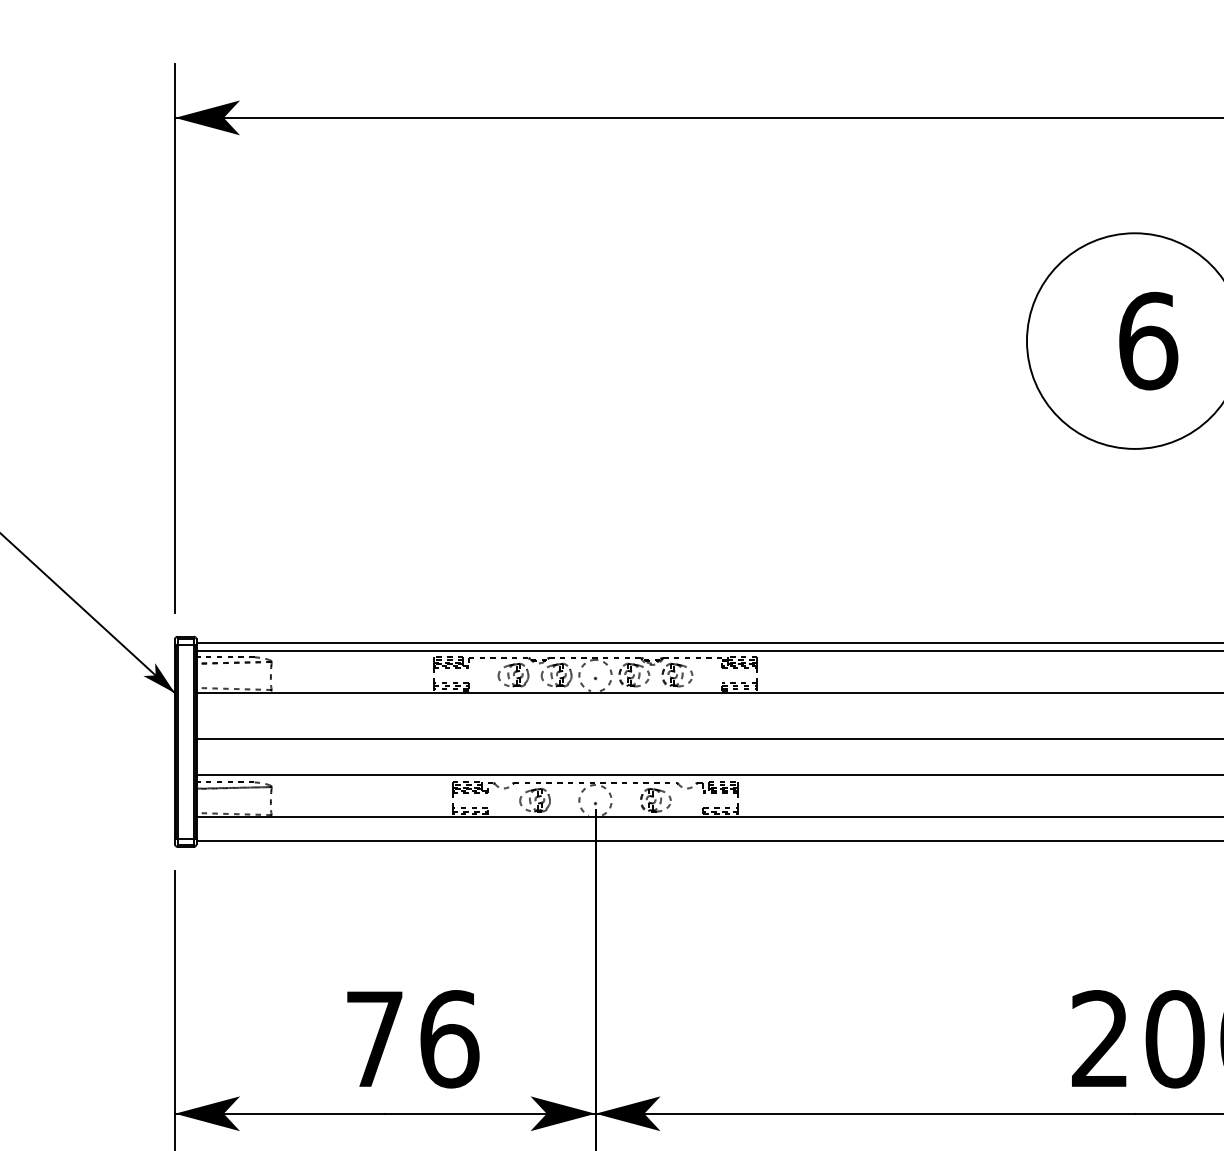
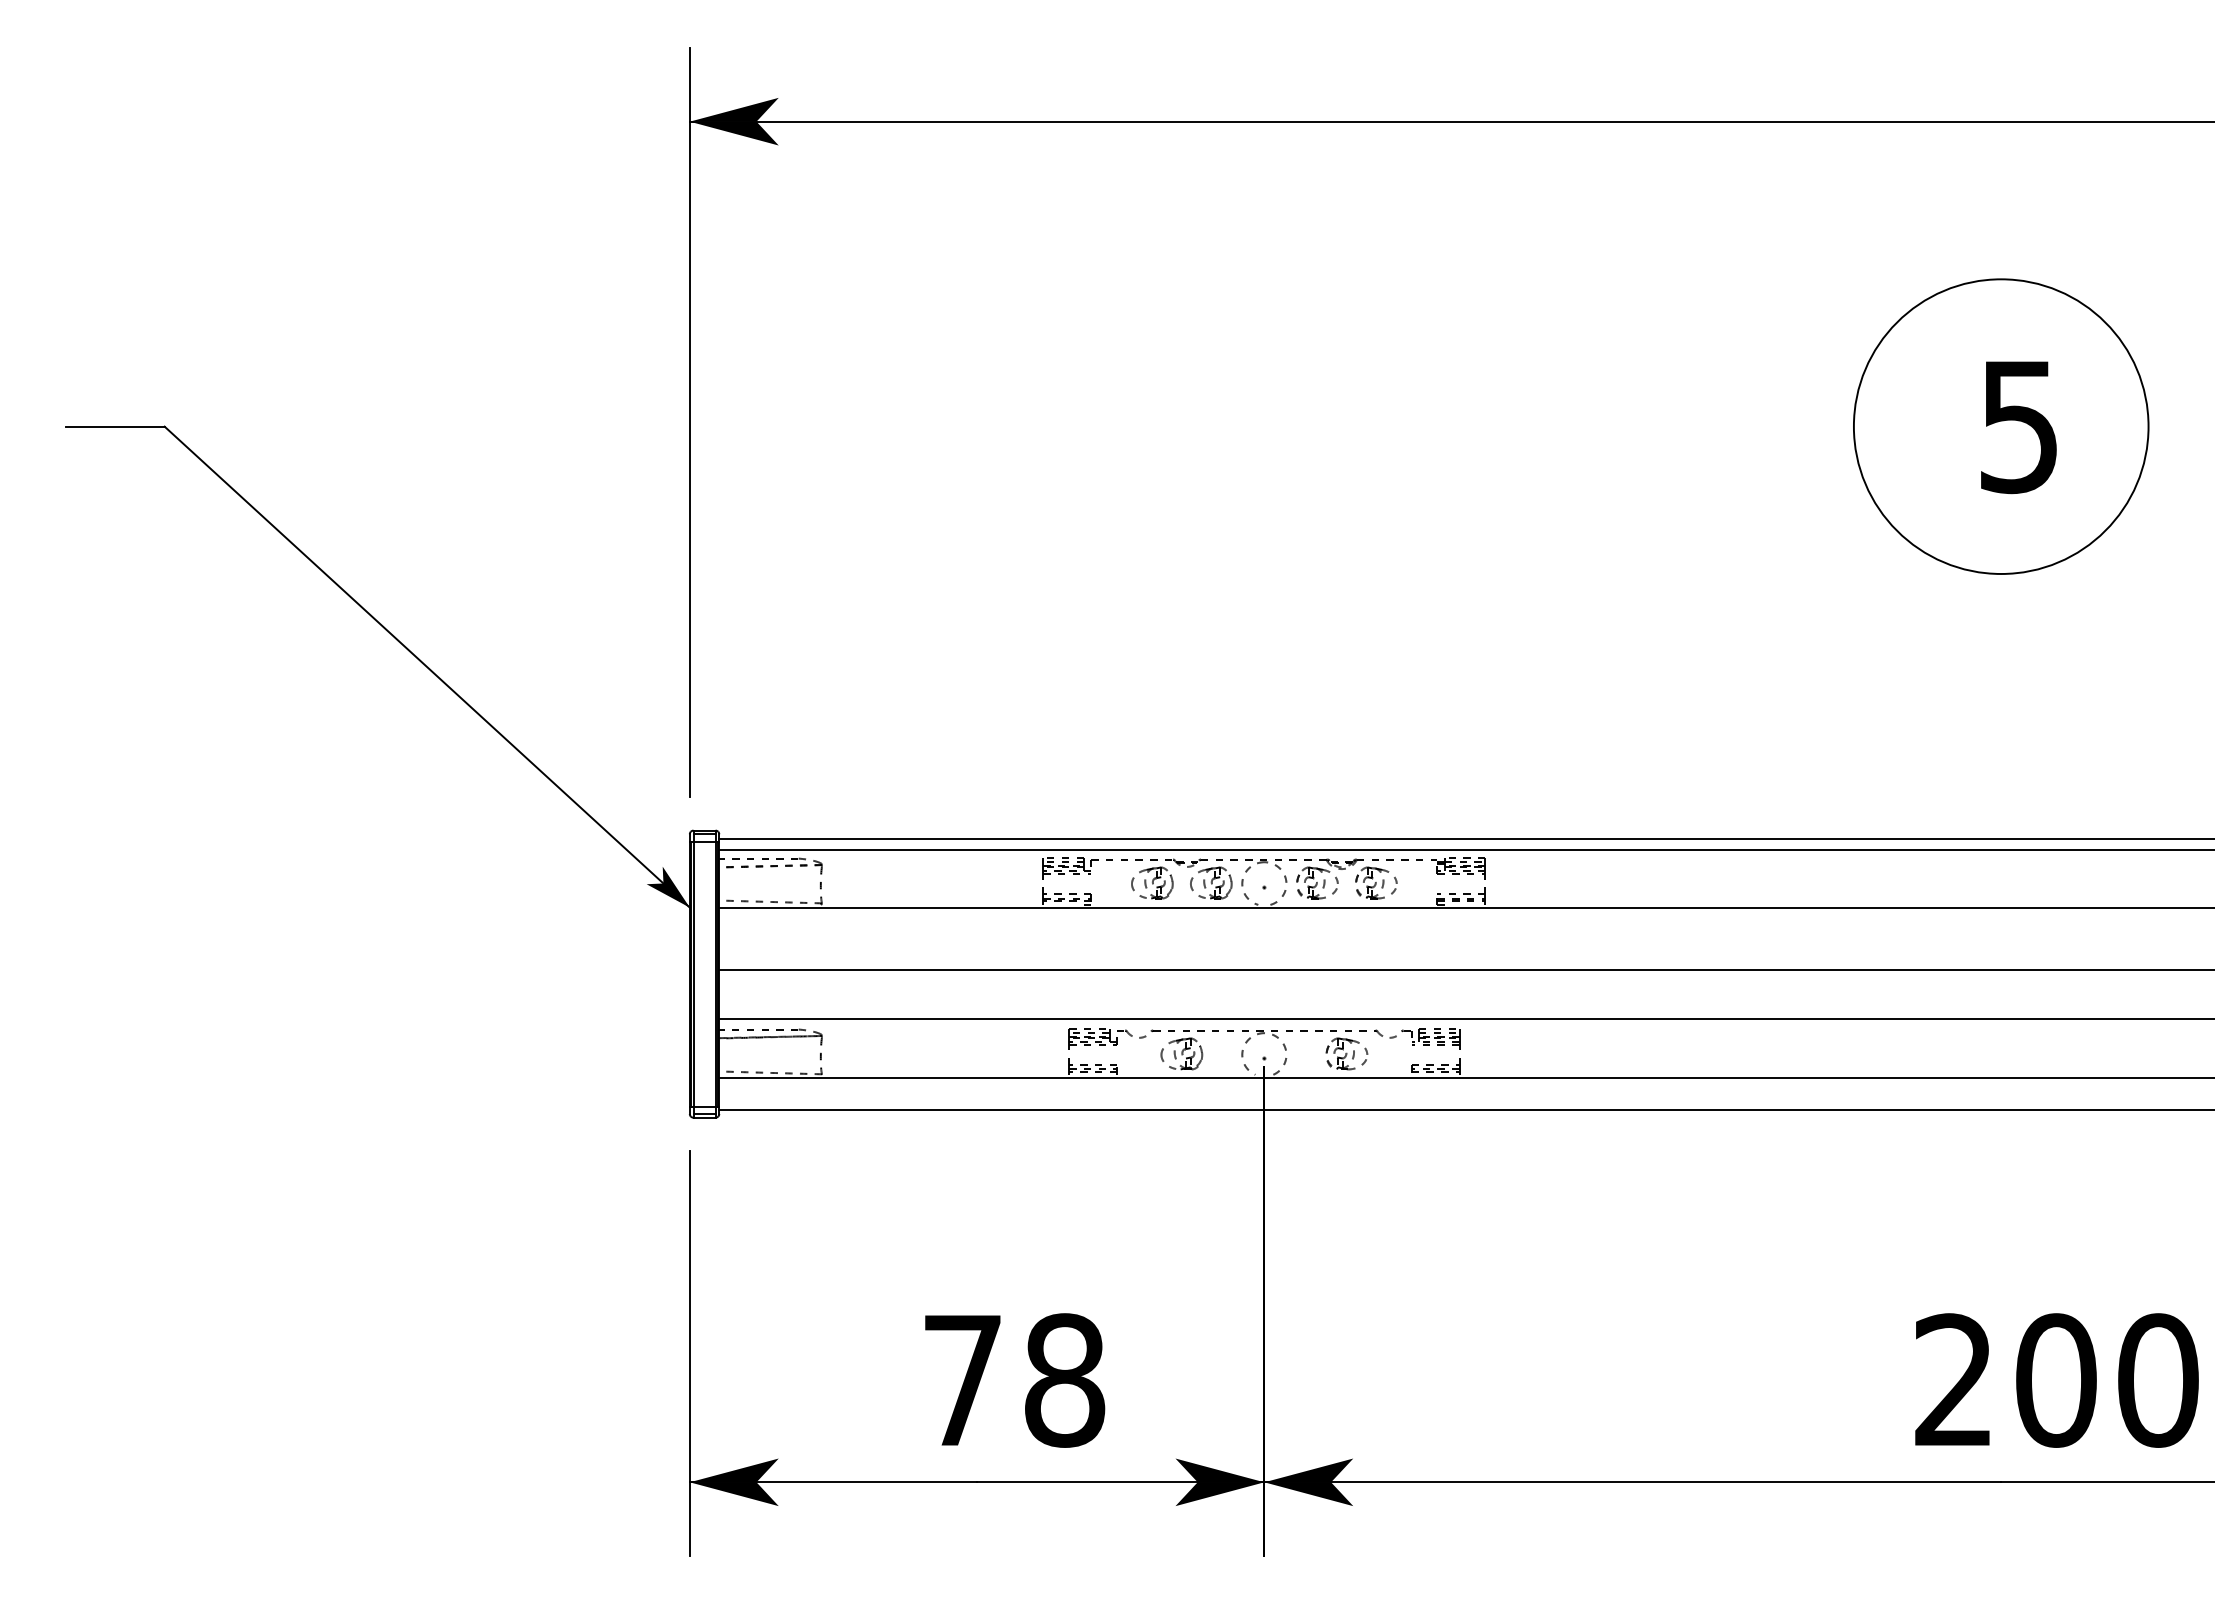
text: (1148, 340) -> (2020, 426), 6 -> 5
text: (449, 1039) -> (1065, 1380), 76 -> 78

